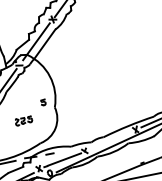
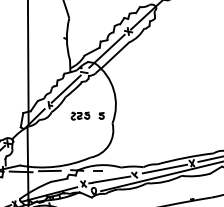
part: (23, 120) -> (80, 115), moved
line: (111, 139) -> (164, 168), added

